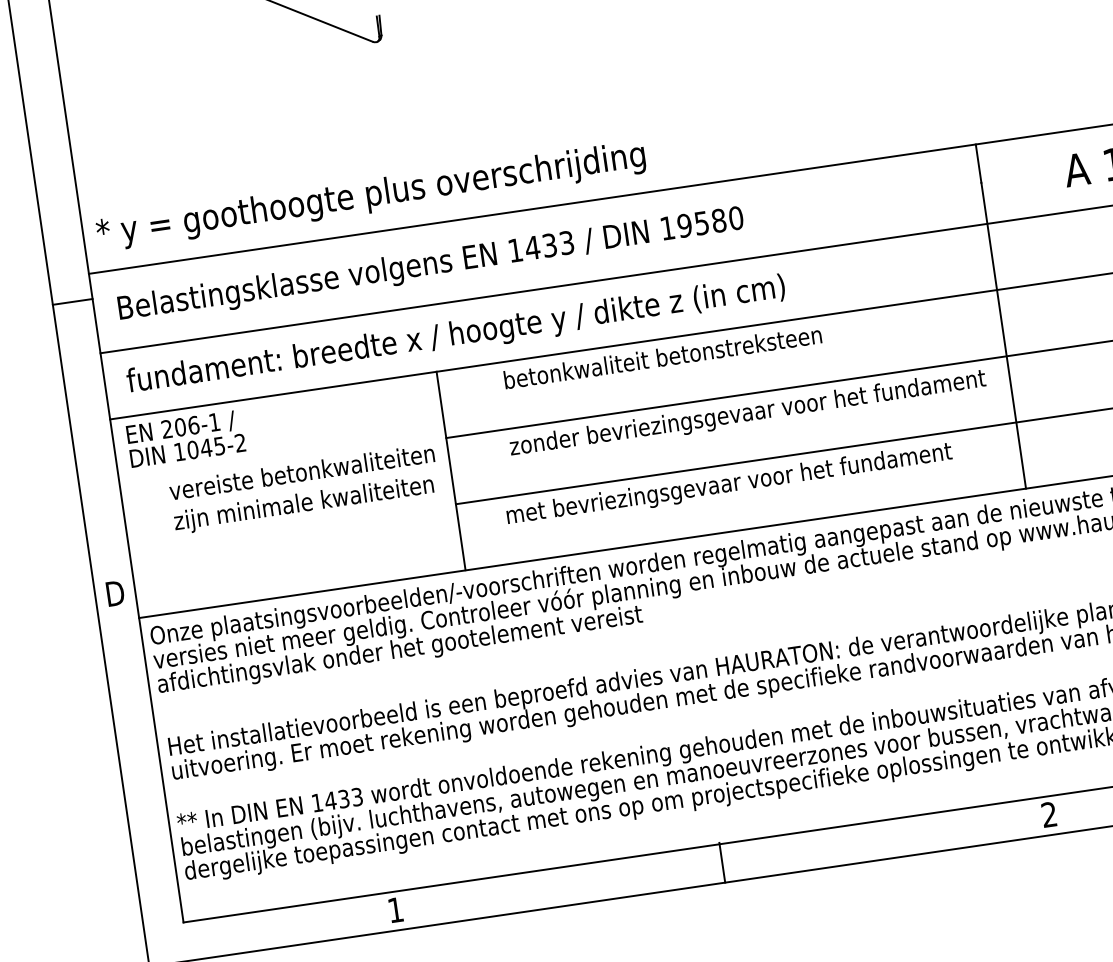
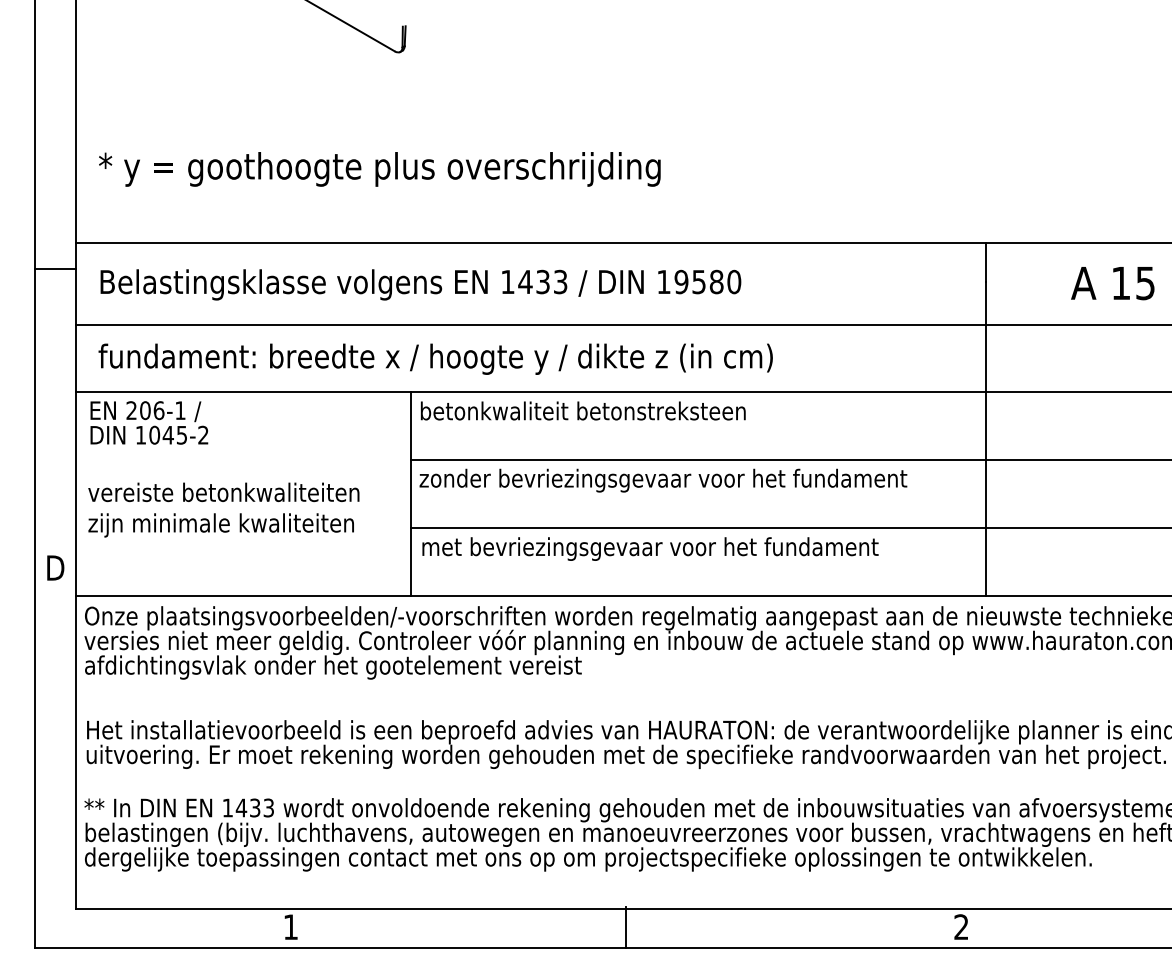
text: (370, 196) -> (379, 169), moved
text: (662, 356) -> (582, 410), moved
text: (748, 414) -> (663, 480), moved
text: (729, 484) -> (650, 548), moved
text: (304, 488) -> (223, 509), moved

